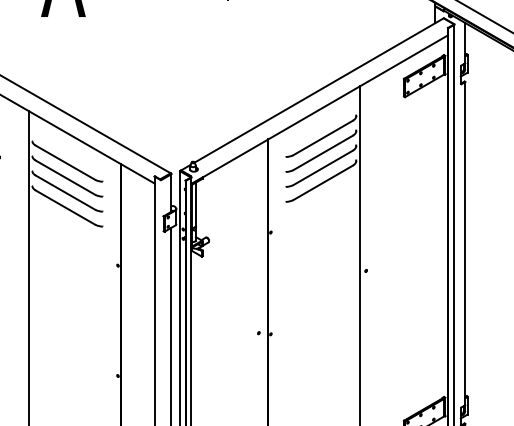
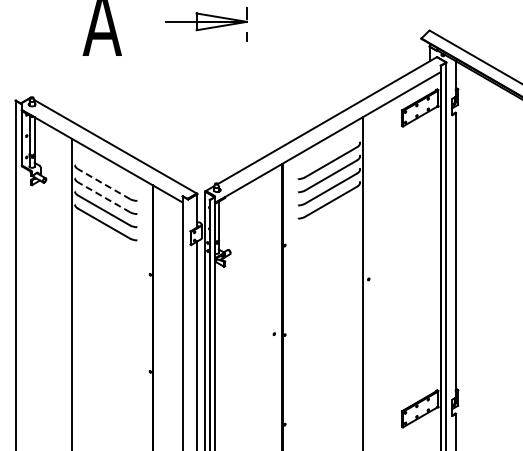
line: (64, 161) -> (103, 183), solid -> dashed
line: (64, 177) -> (103, 197), solid -> dashed

